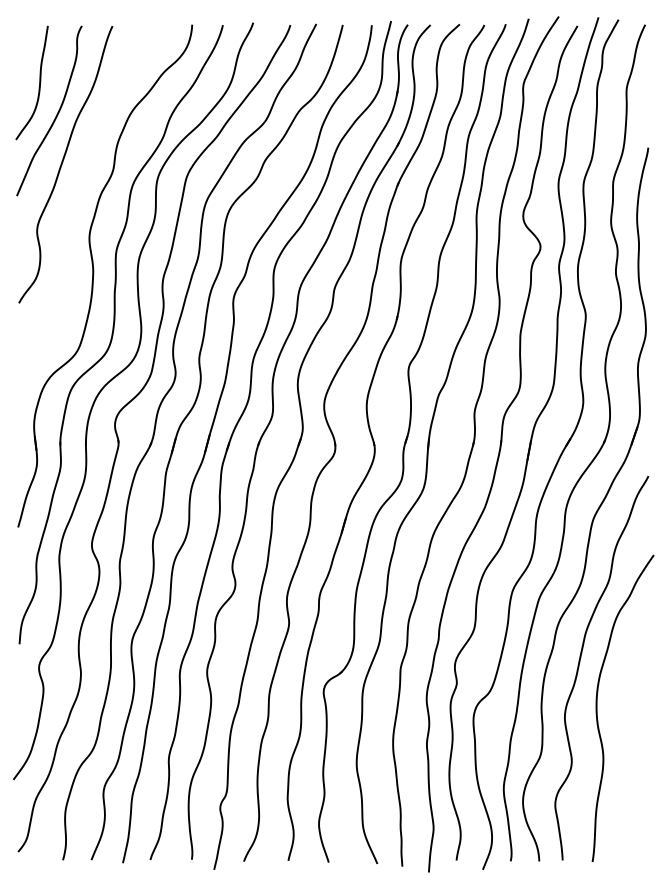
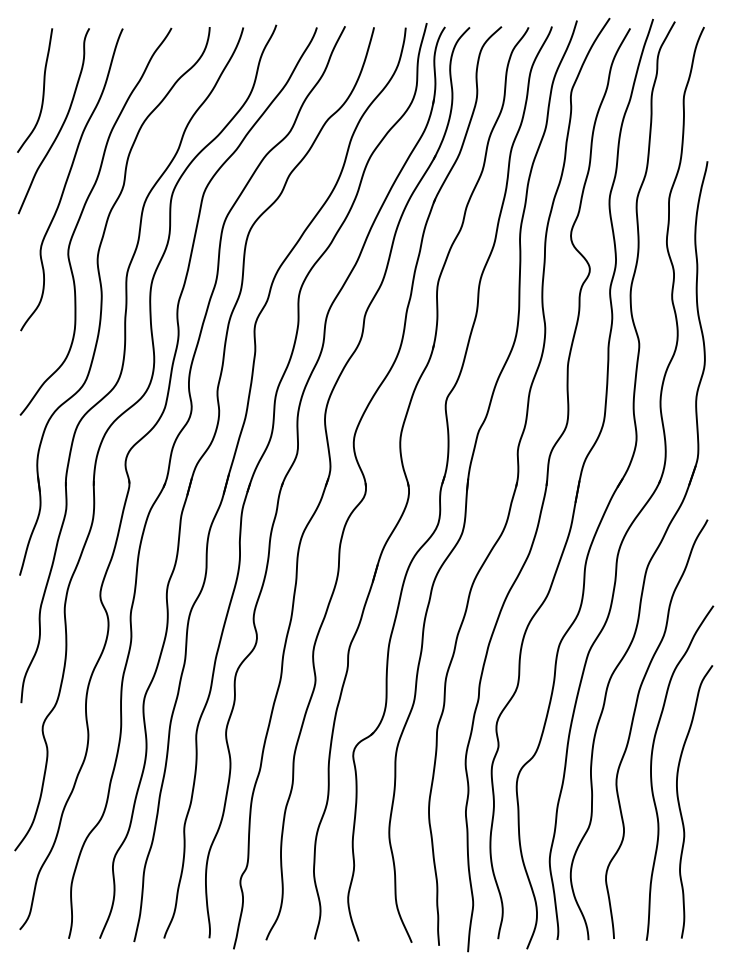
curve: (75, 196) -> (82, 214), added
curve: (623, 738) -> (680, 805), added

